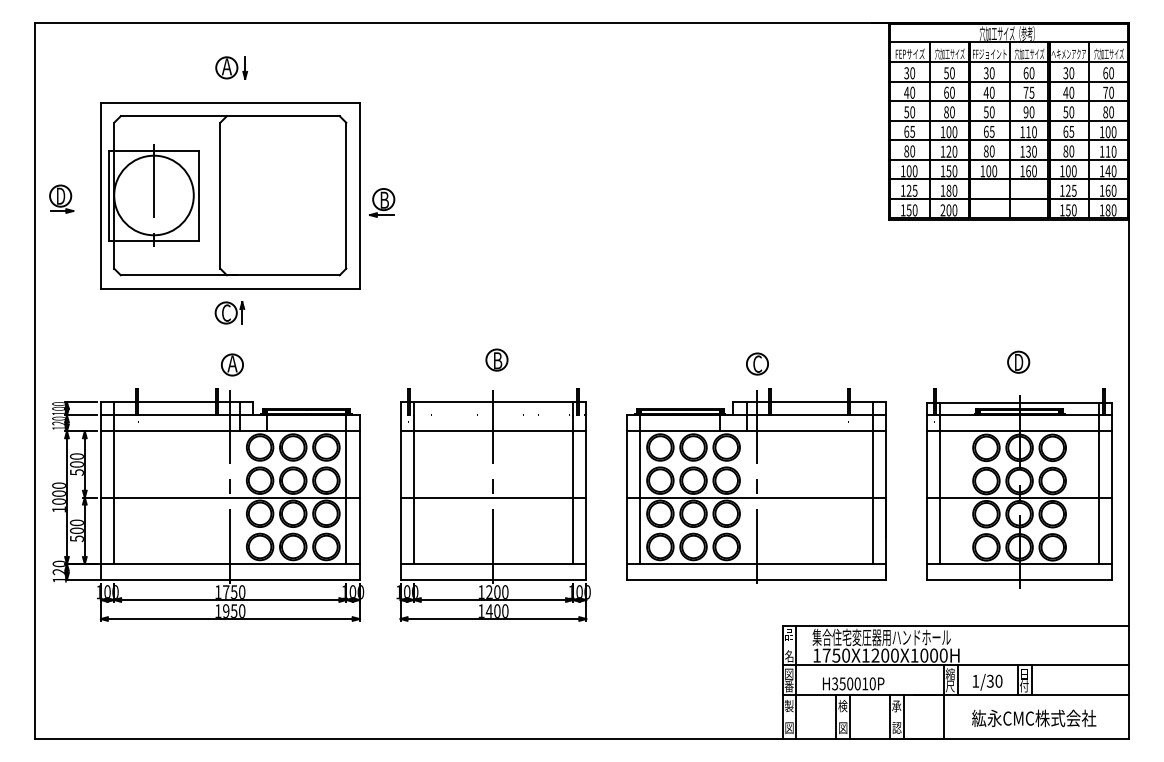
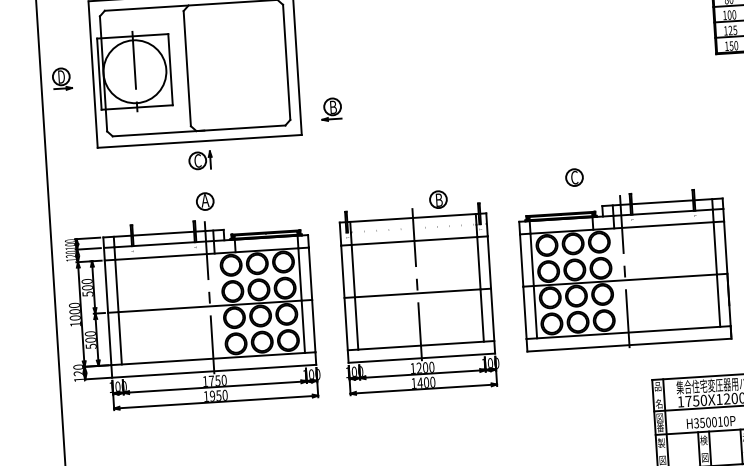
part: (382, 202) -> (331, 109), moved
part: (496, 359) -> (438, 199), moved
part: (757, 363) -> (574, 177), moved

